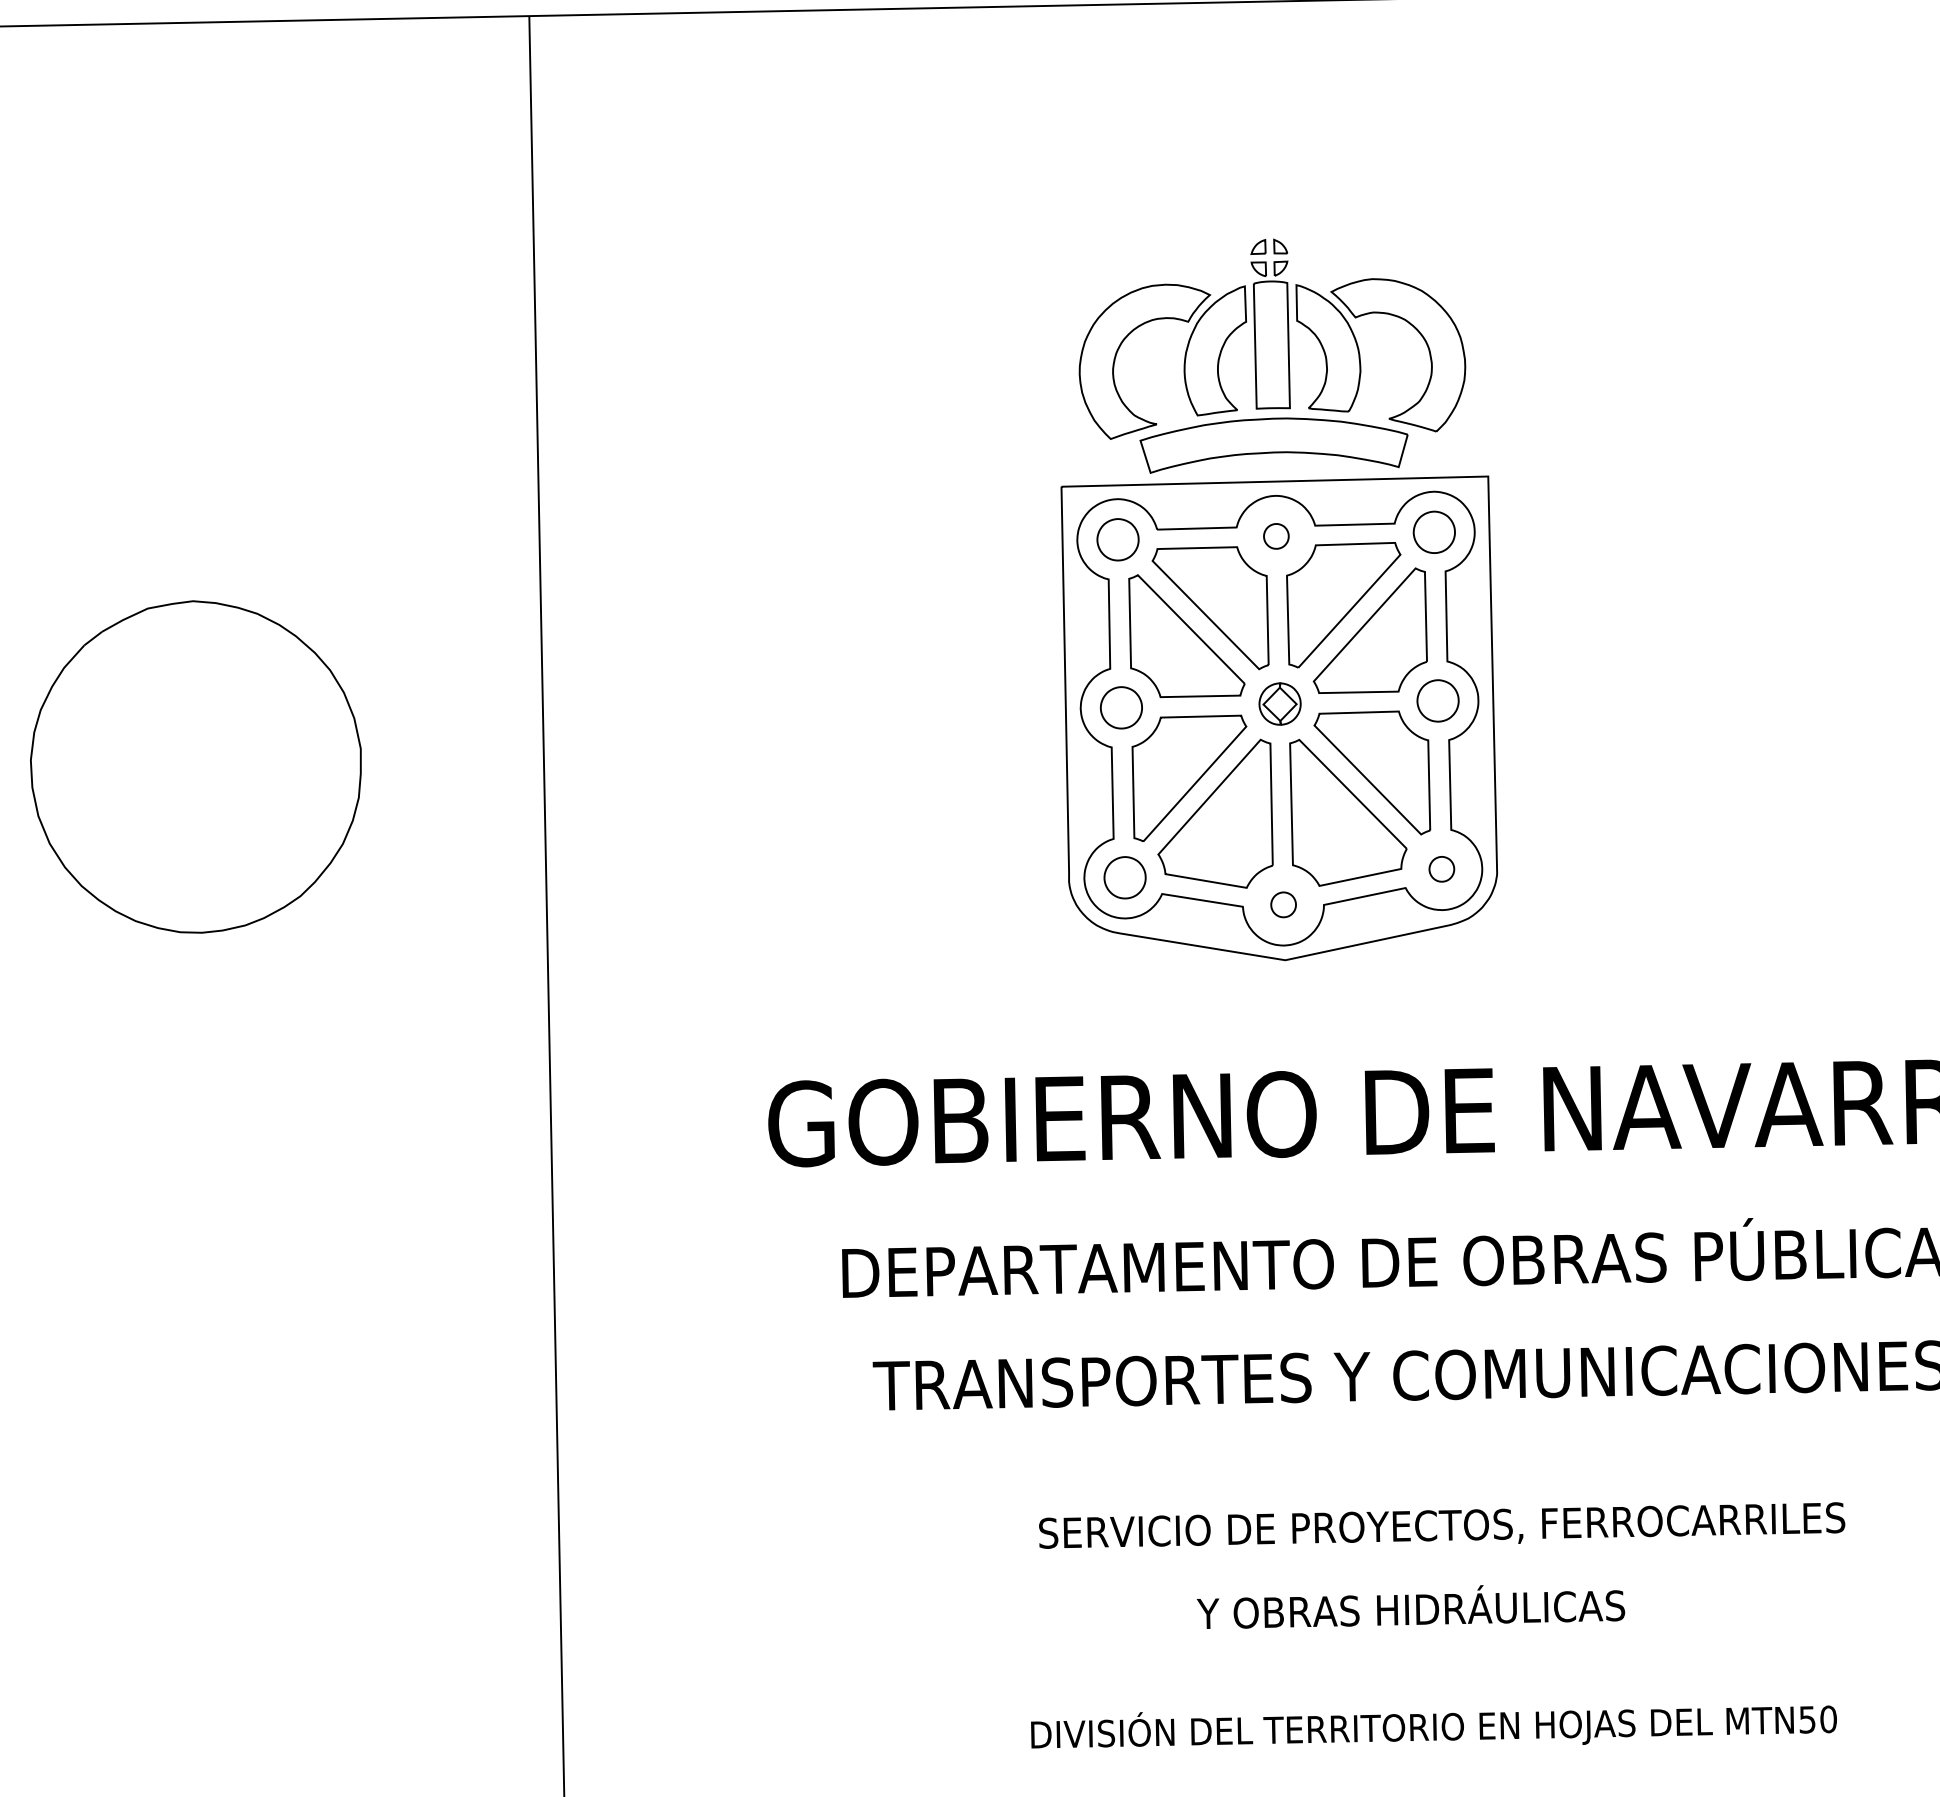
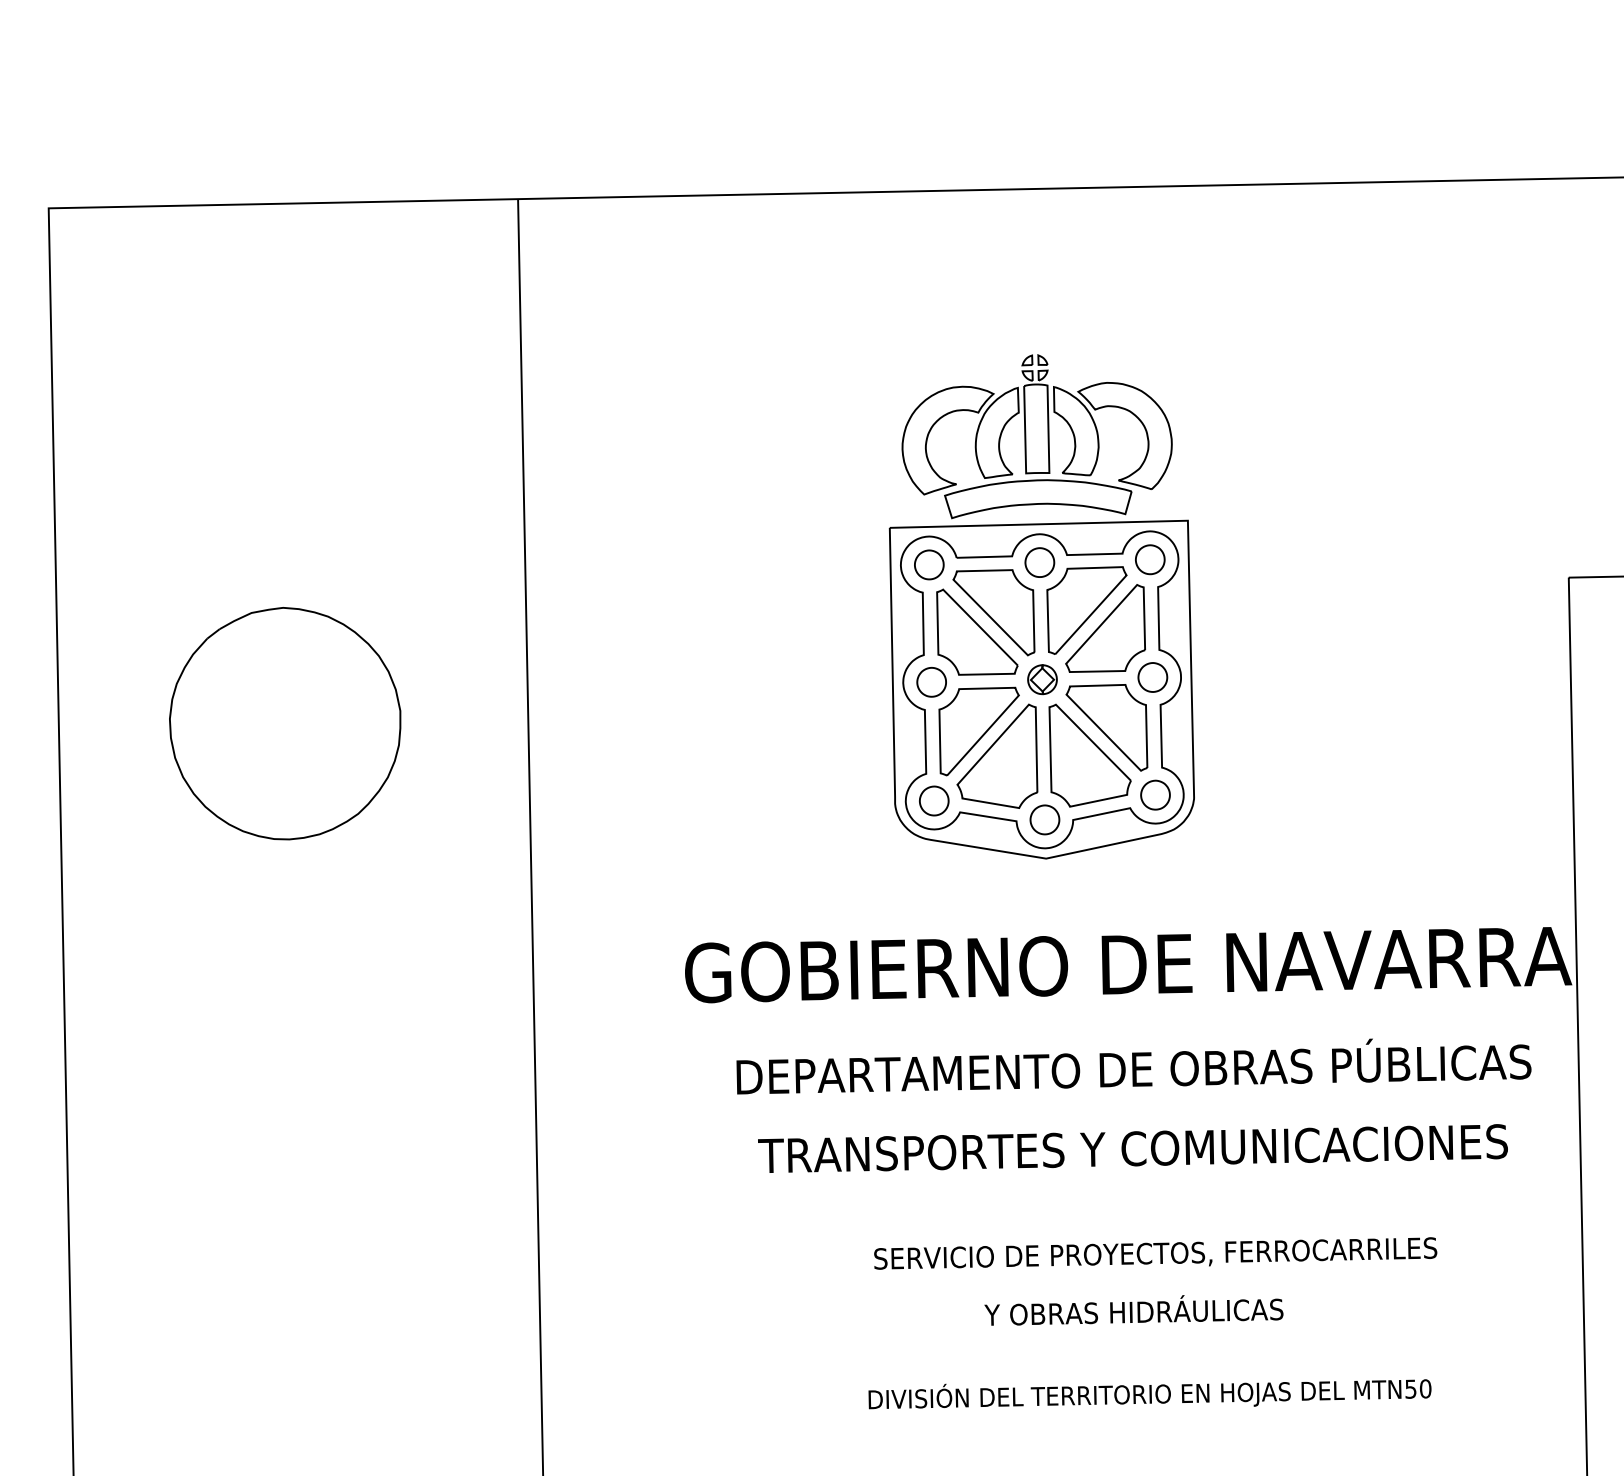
part: (1275, 536) -> (1039, 562), size x1.67
part: (1441, 868) -> (1155, 794), size x1.67
part: (1282, 904) -> (1044, 819), size x1.67

